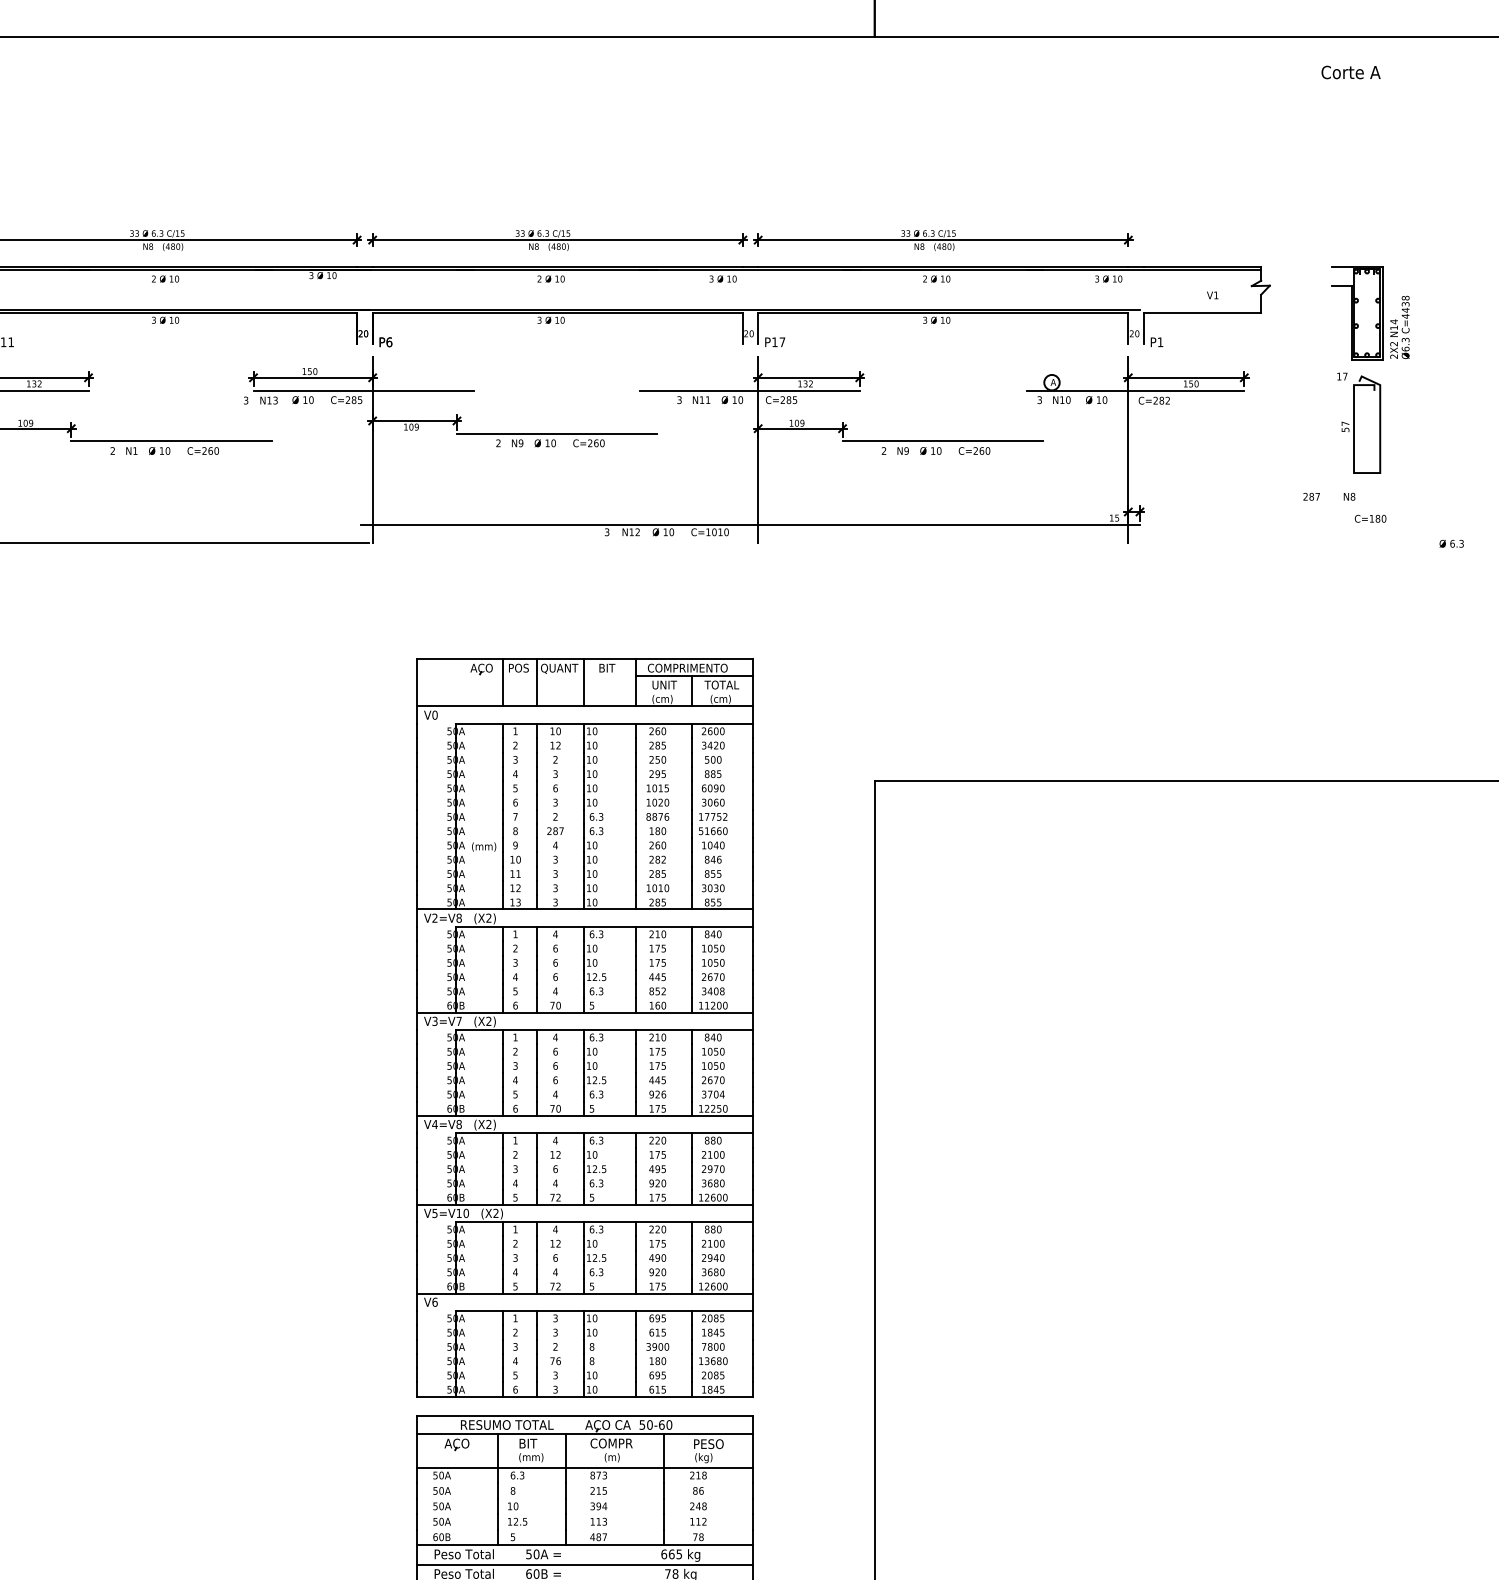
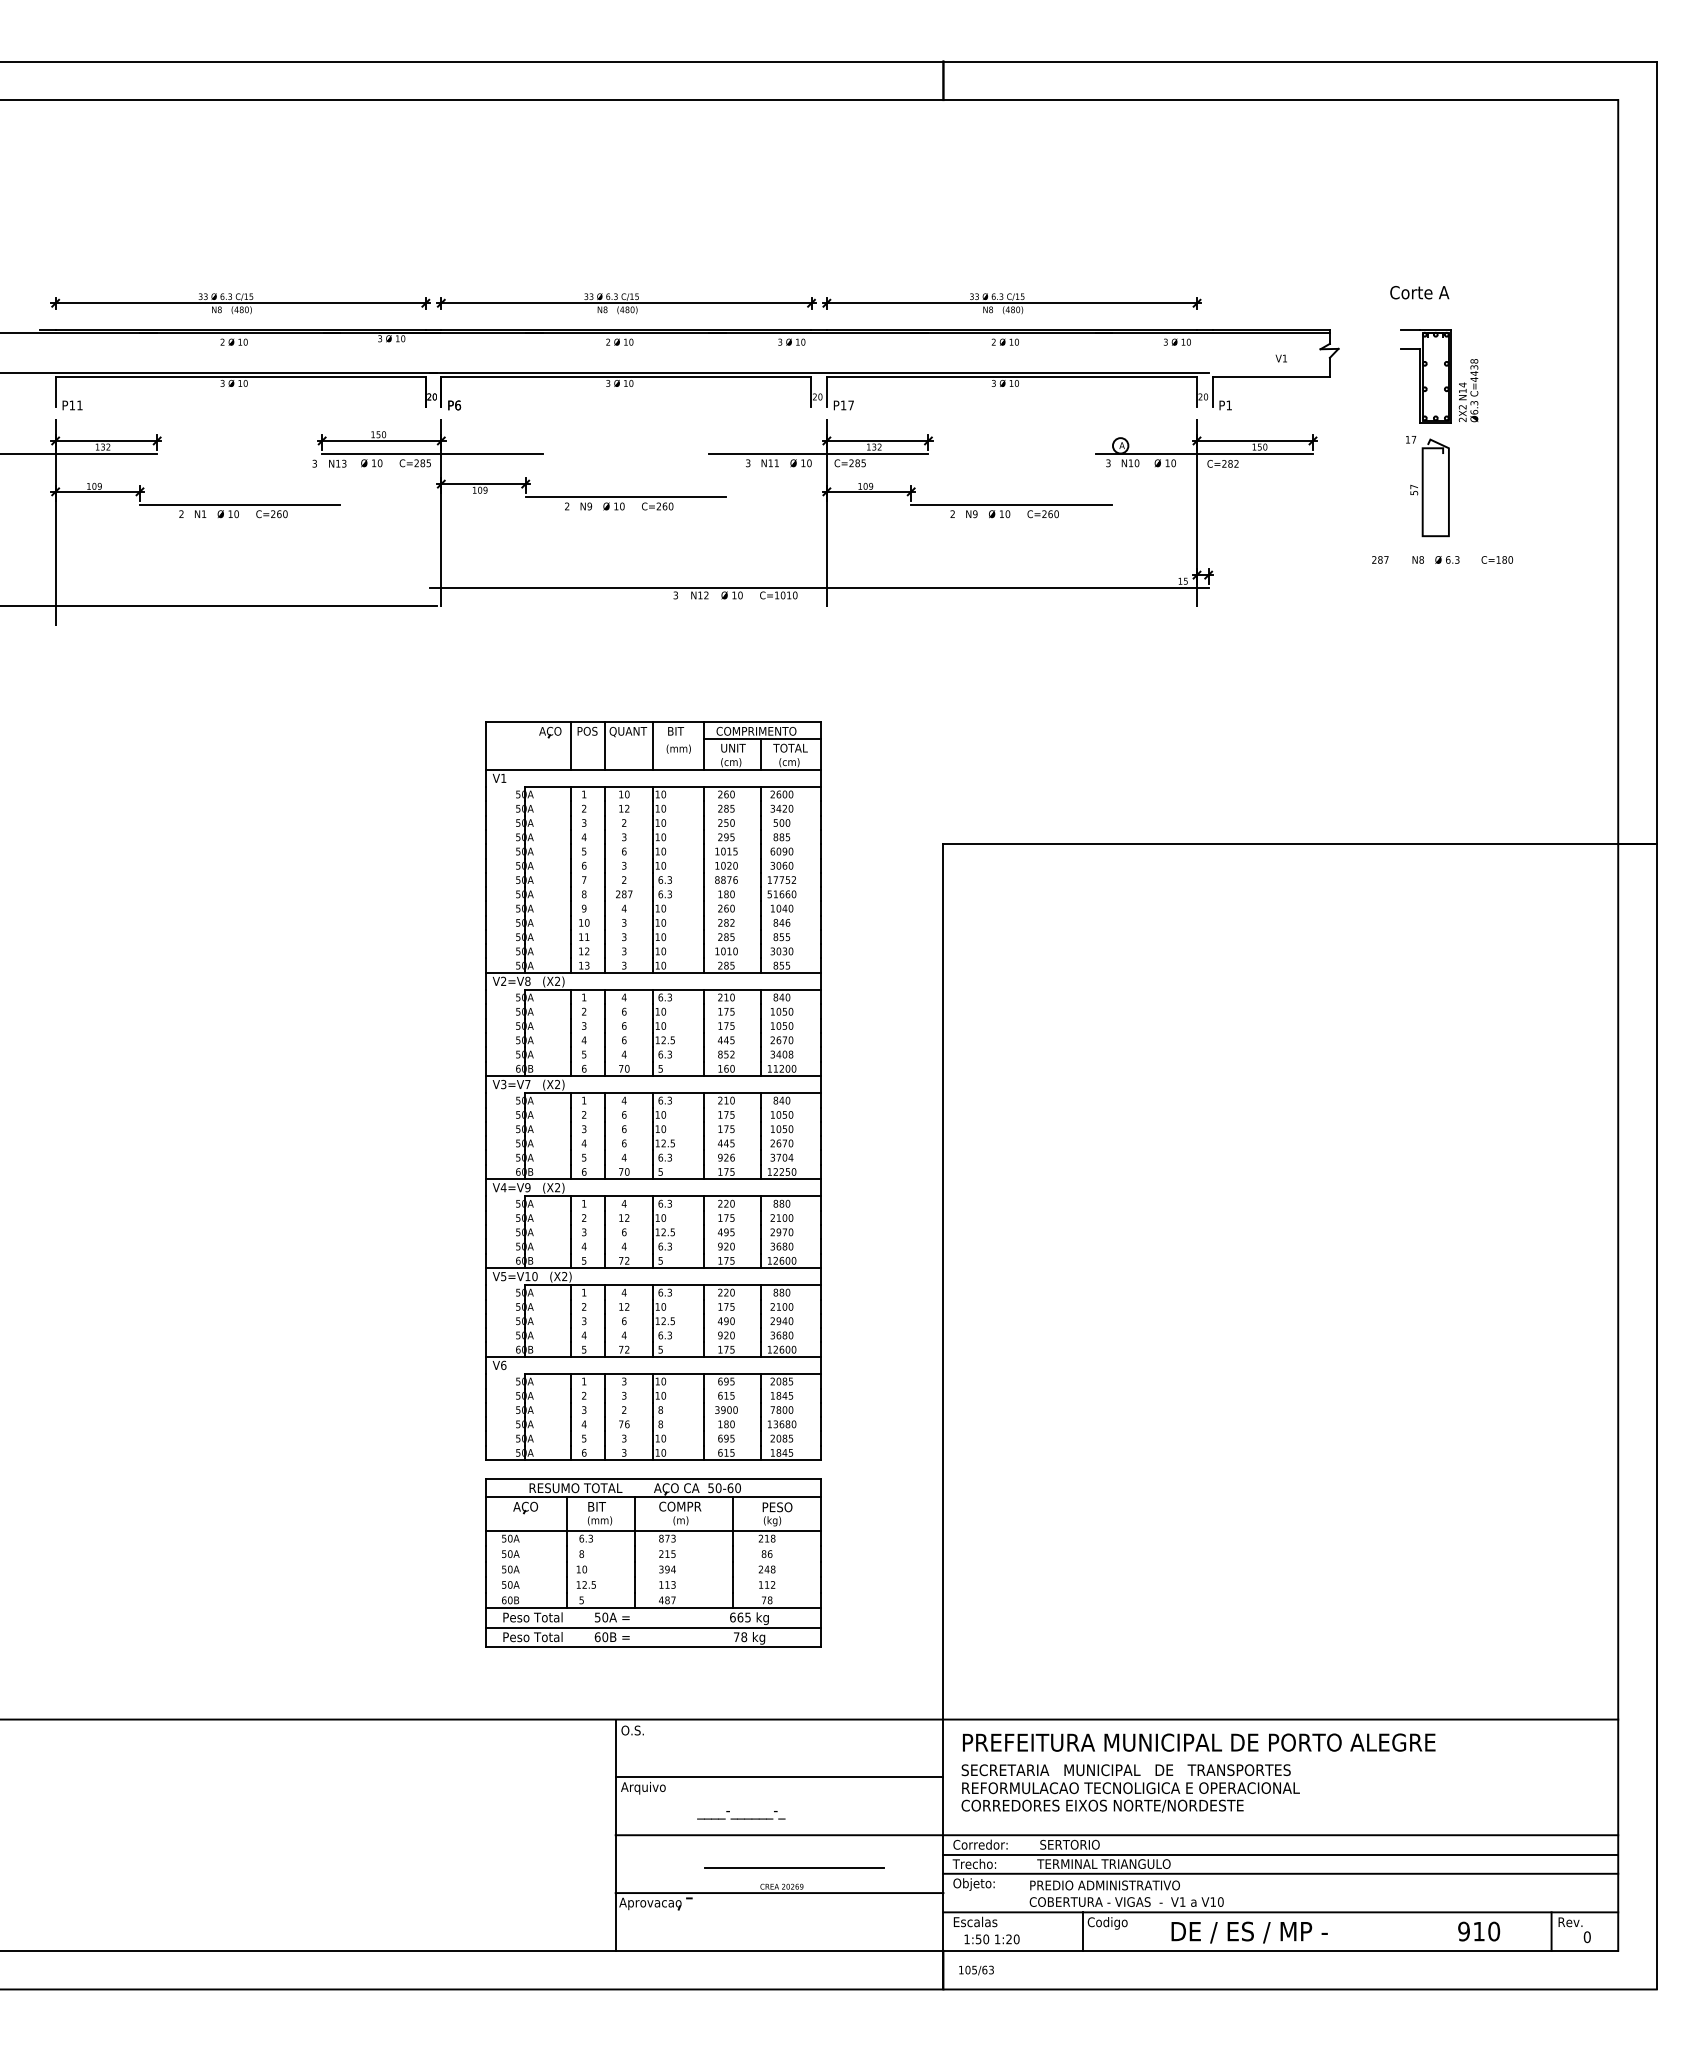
text: (1350, 72) -> (1419, 292), moved
text: (1369, 518) -> (1496, 559), moved
text: (1451, 543) -> (1447, 559), moved
text: (434, 714) -> (503, 777), V0 -> V1
text: (483, 846) -> (678, 748), moved
text: (458, 1124) -> (527, 1187), V4=V8 -> V4=V9

